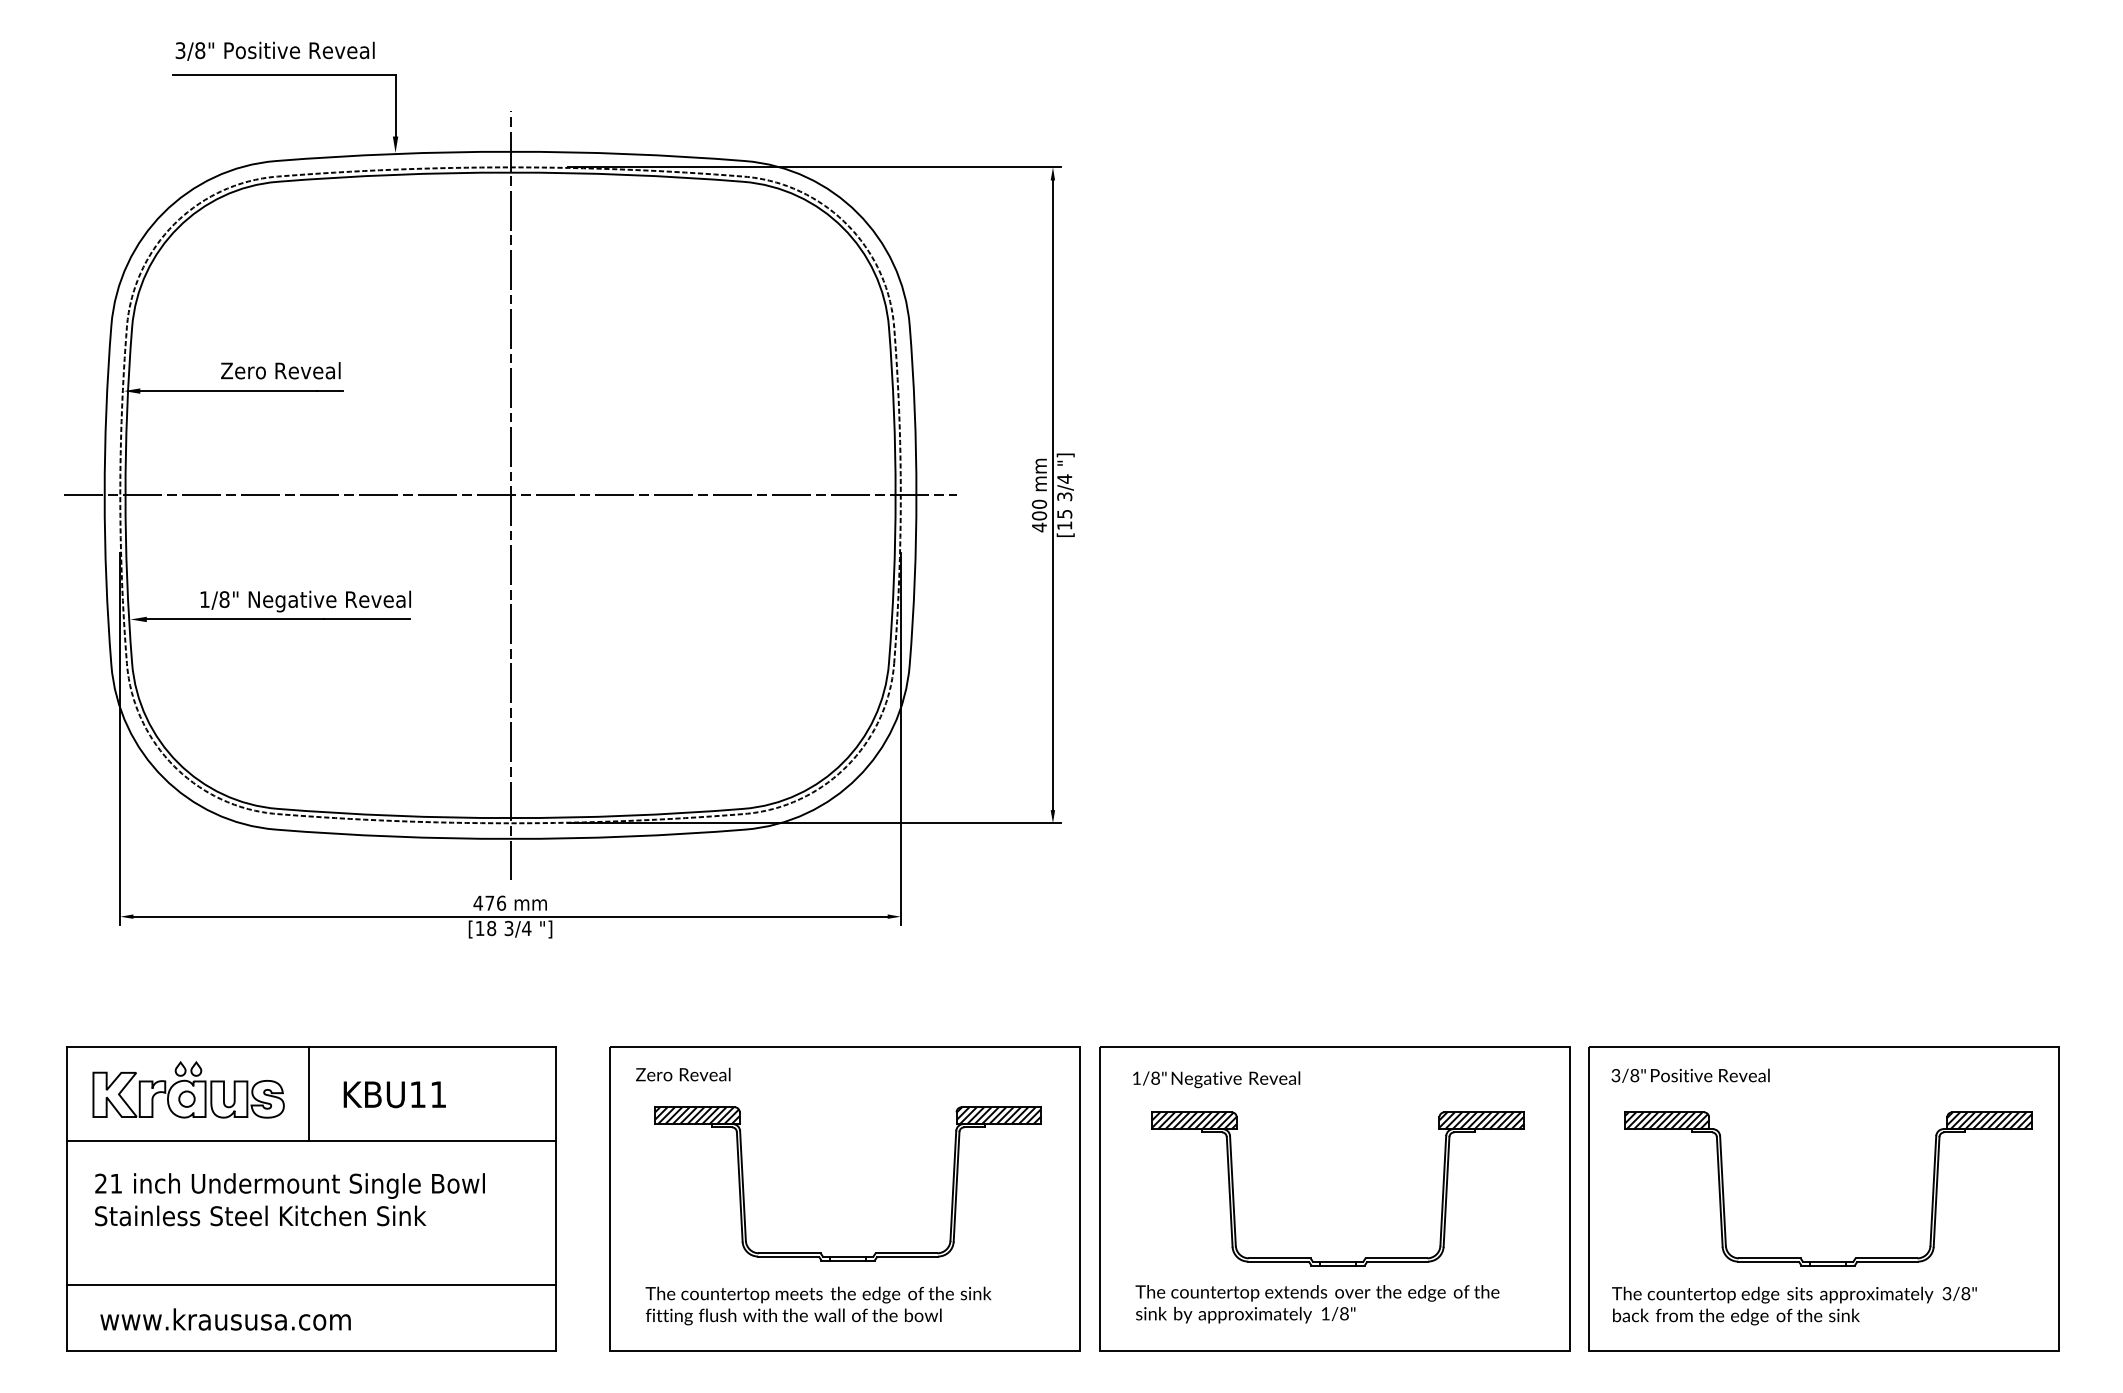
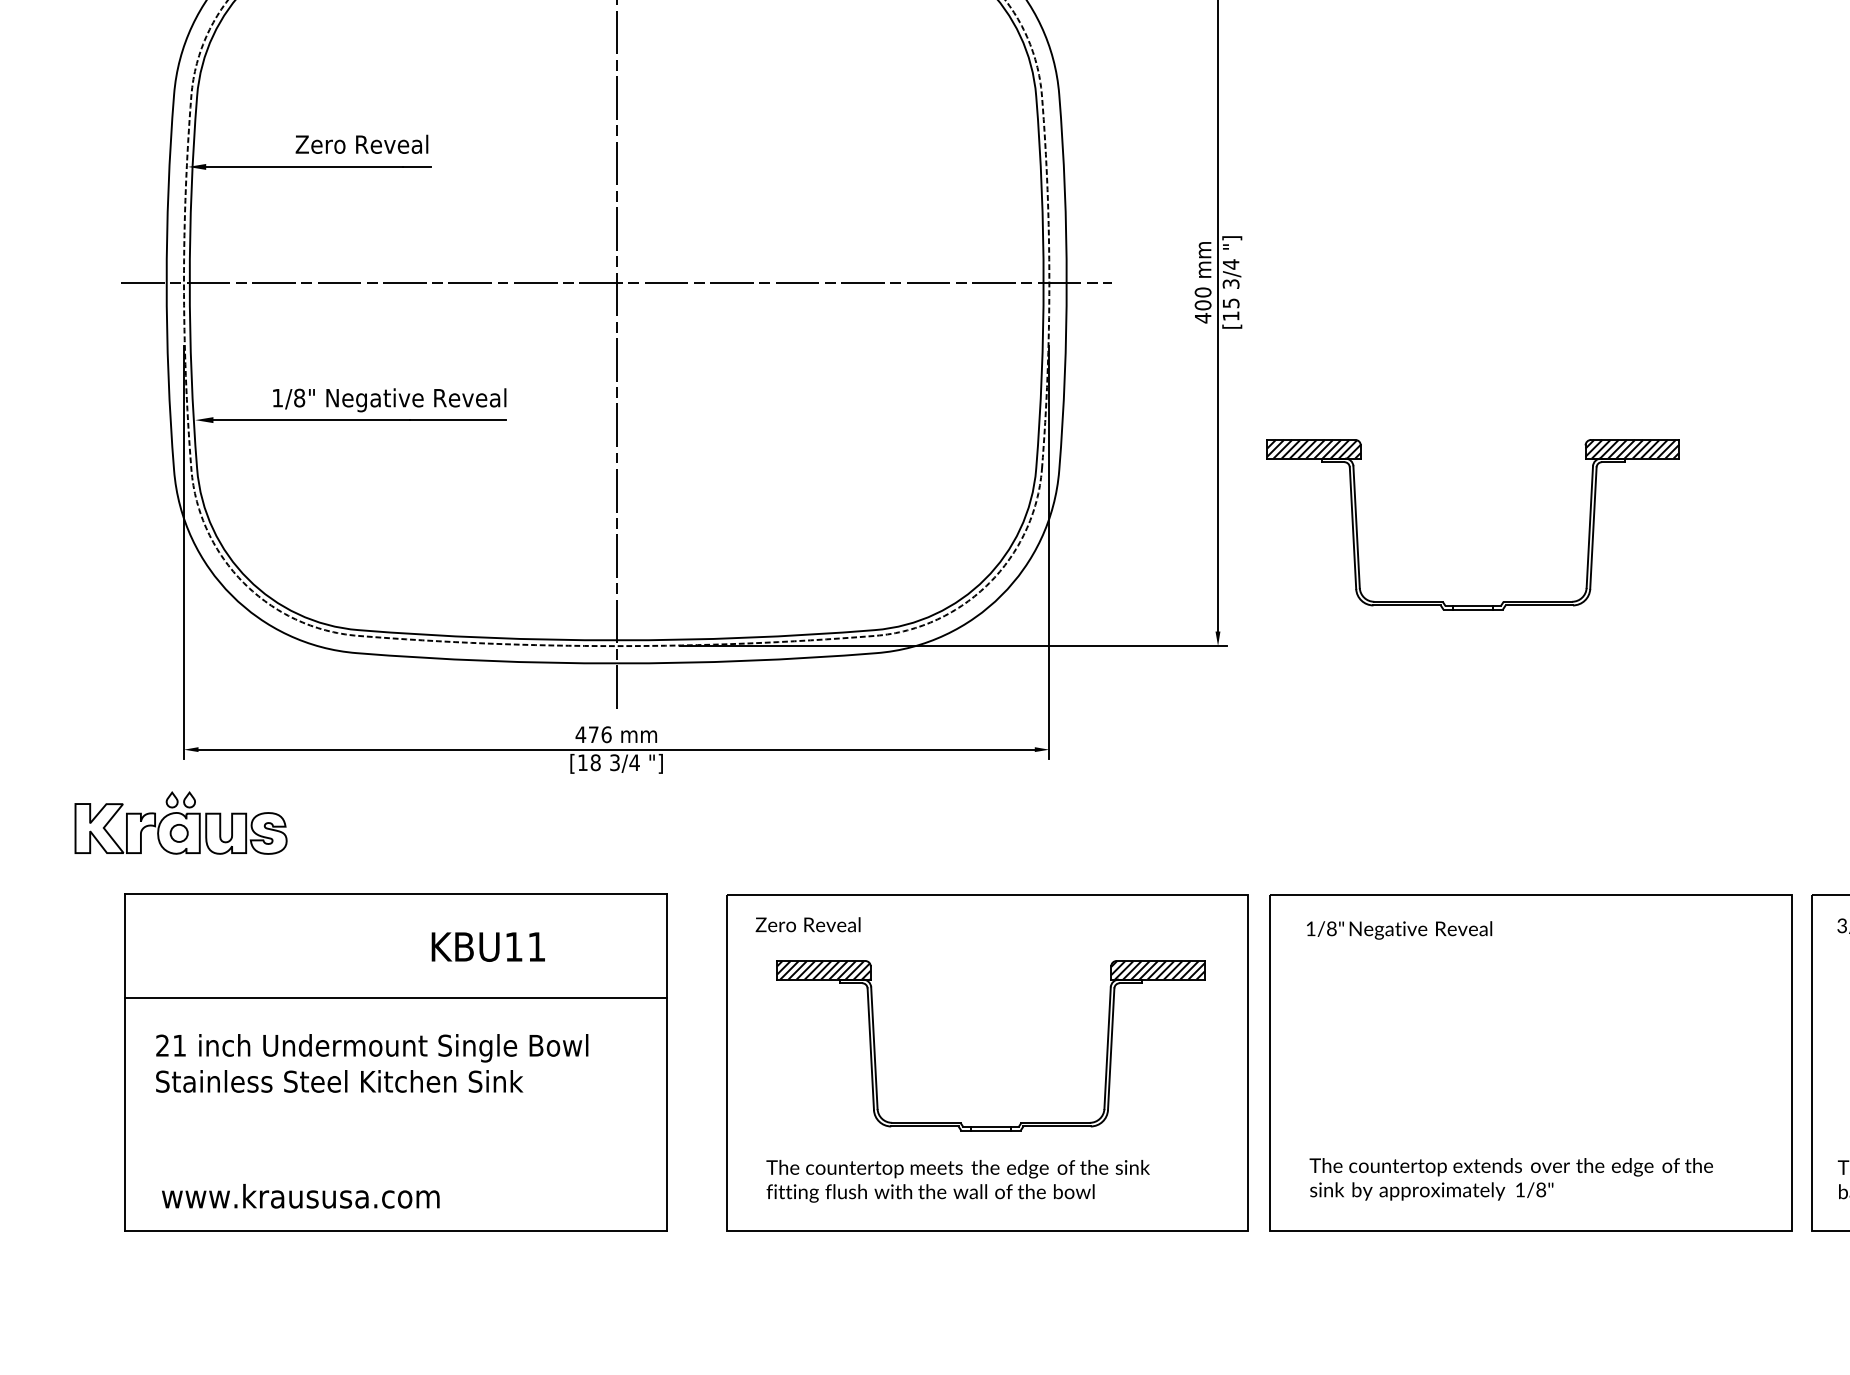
part: (188, 1089) -> (180, 822), moved
line: (308, 1093) -> (392, 945), removed
part: (1337, 1261) -> (1472, 605), moved
line: (310, 1284) -> (394, 1157), removed

